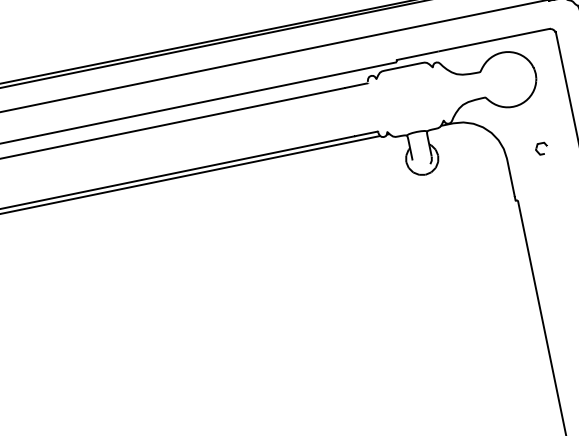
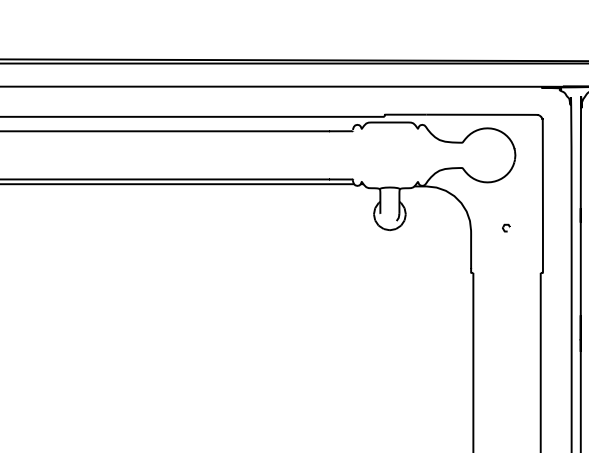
part: (541, 148) -> (506, 227), size x0.62

